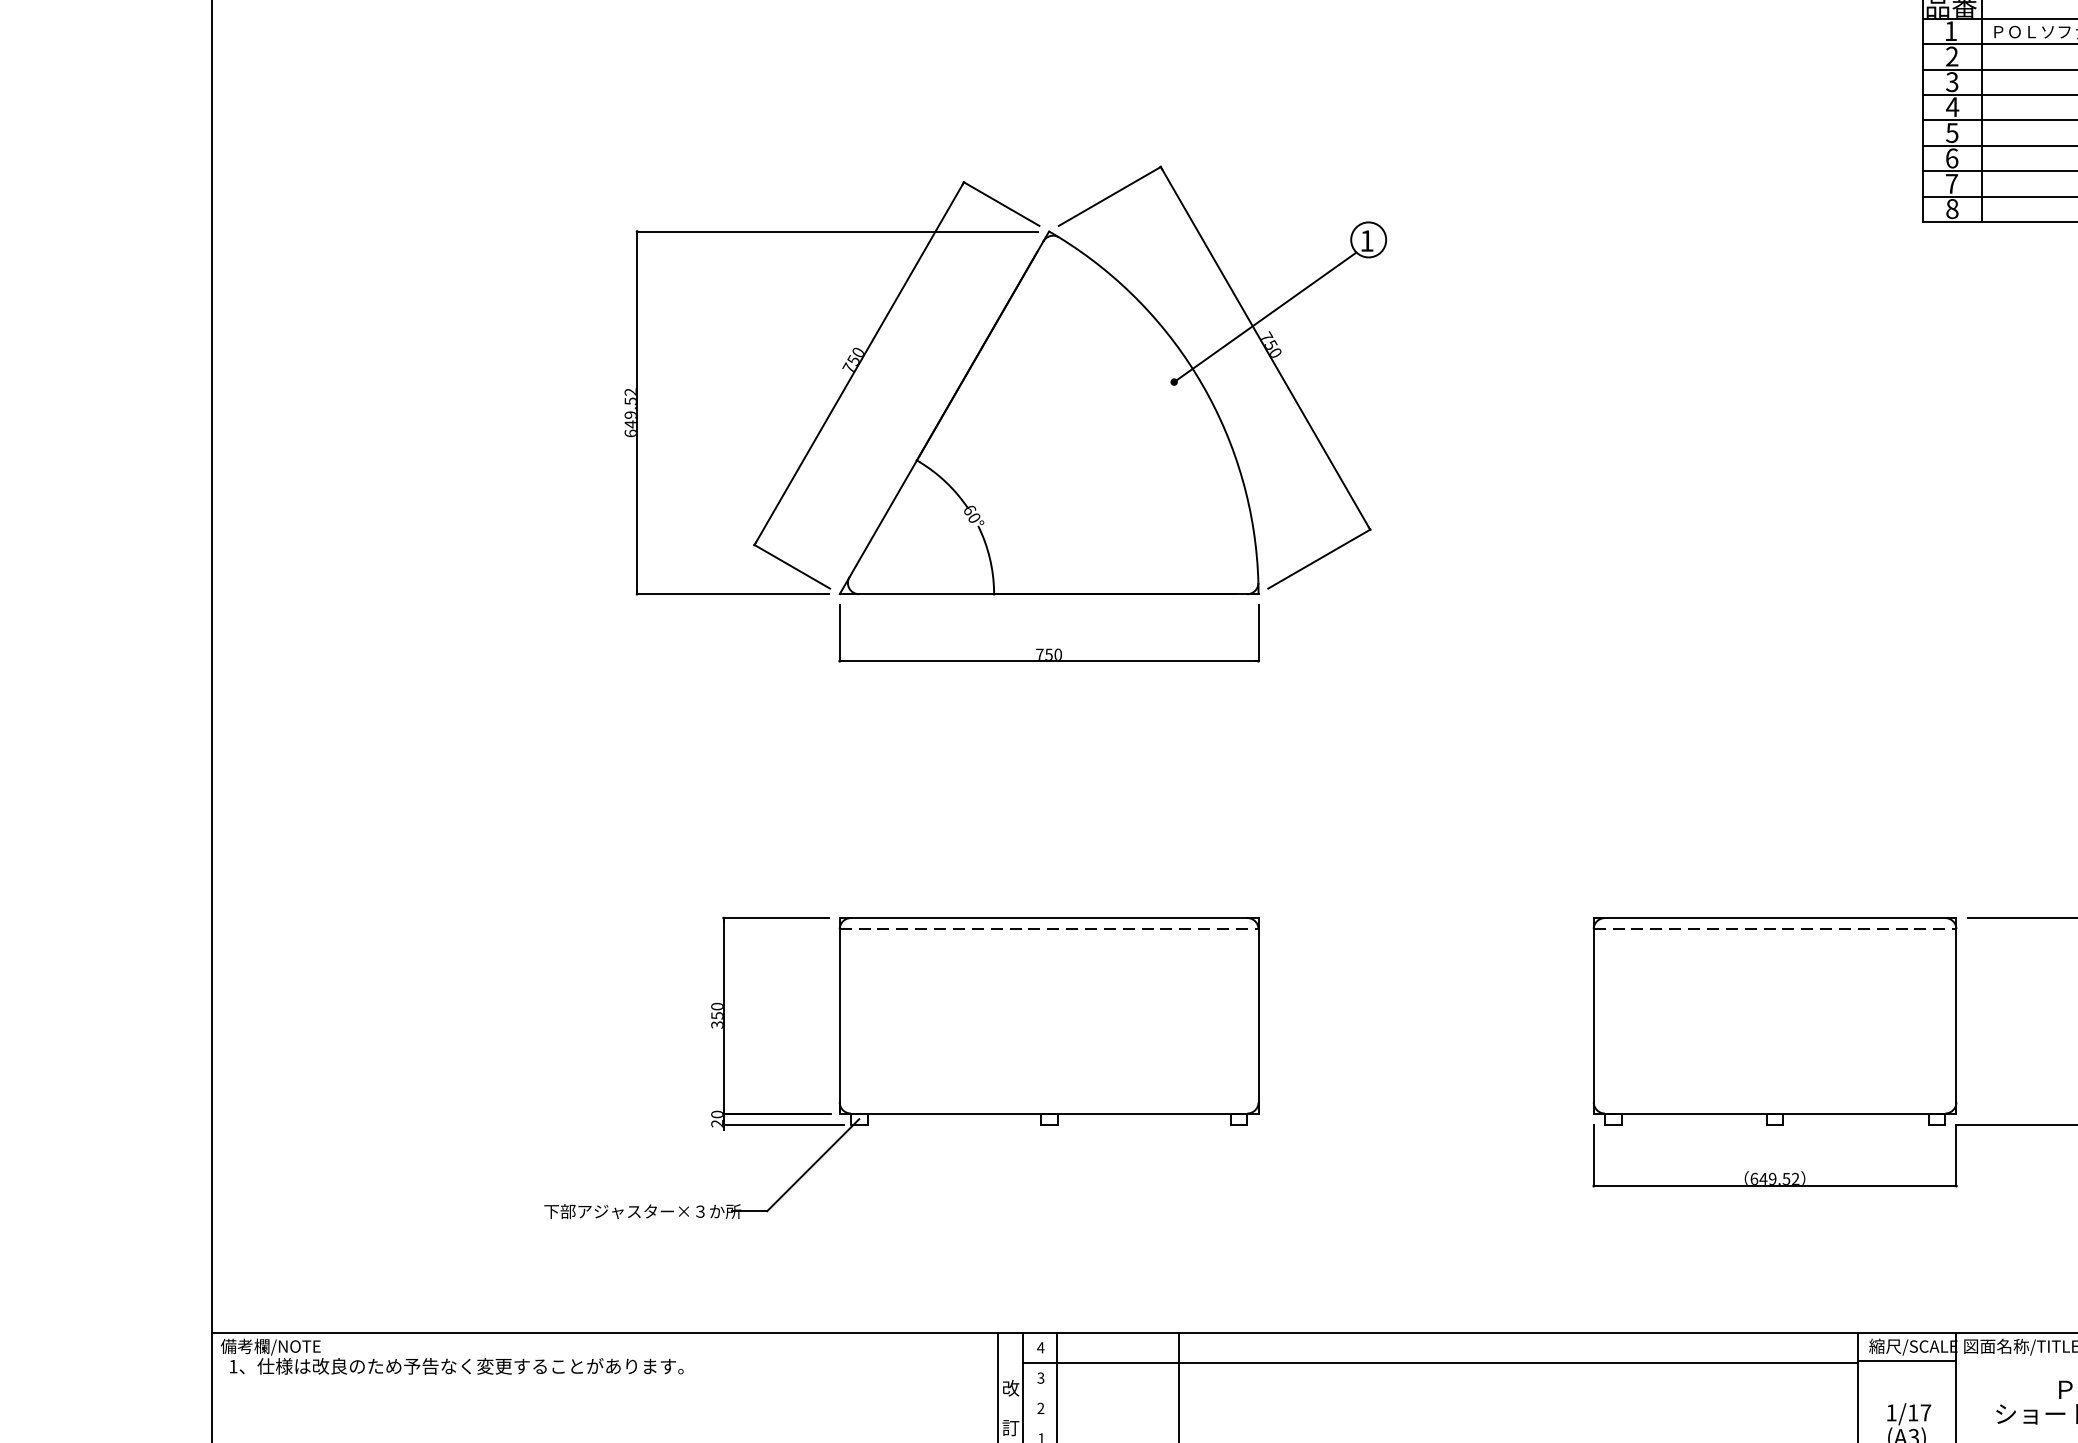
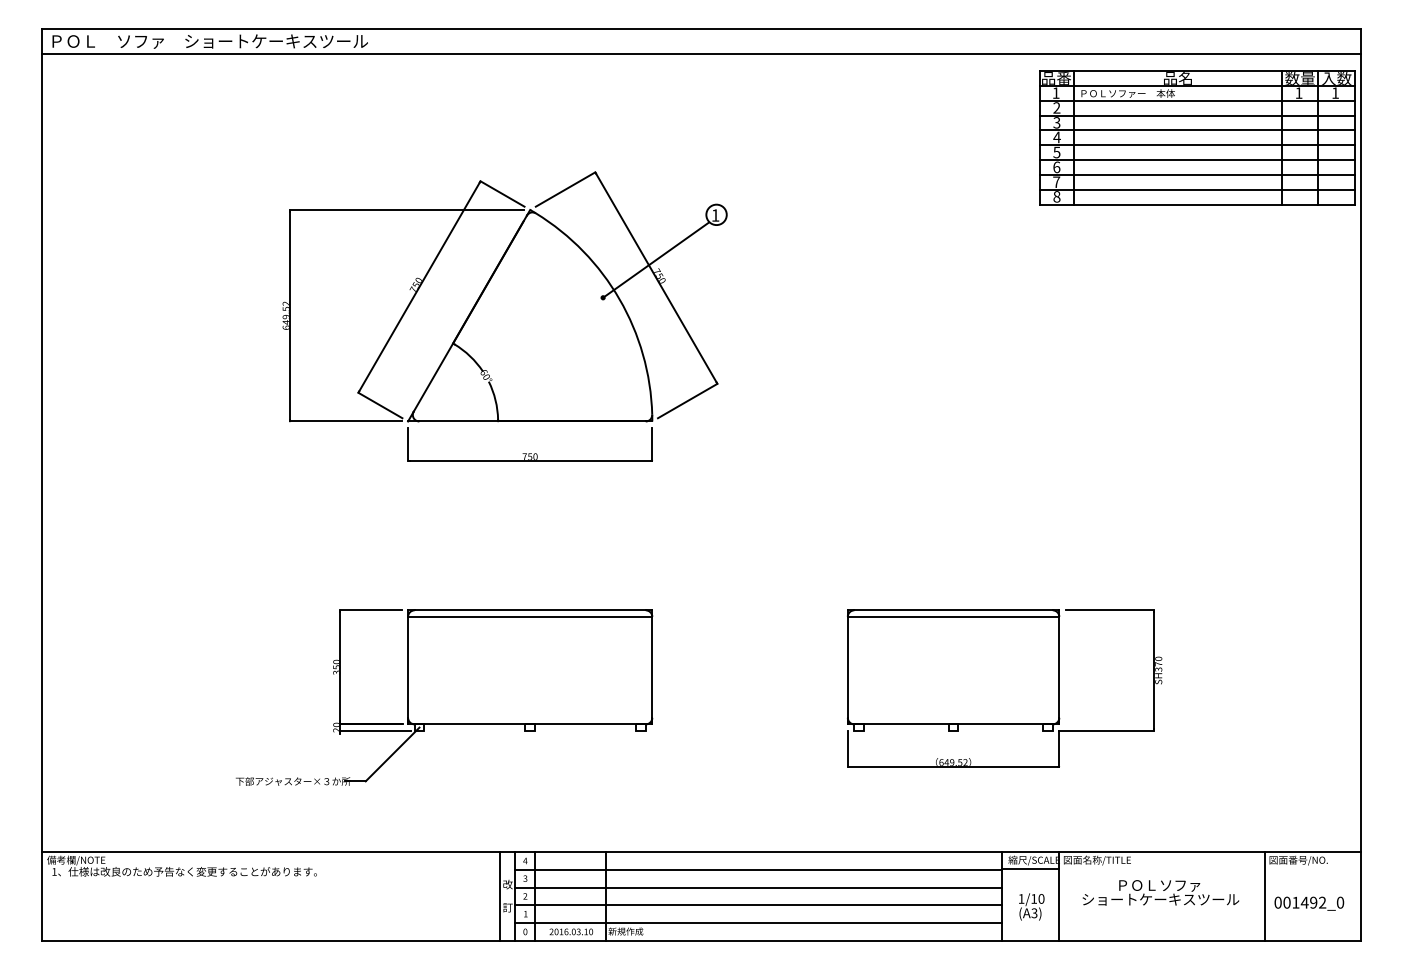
line: (1049, 928) -> (530, 616), dashed -> solid
line: (1774, 928) -> (953, 616), dashed -> solid
line: (1440, 1393) -> (758, 887), added
text: (1925, 1412) -> (1041, 898), 1/17 -> 1/10
line: (1440, 1424) -> (758, 905), added

